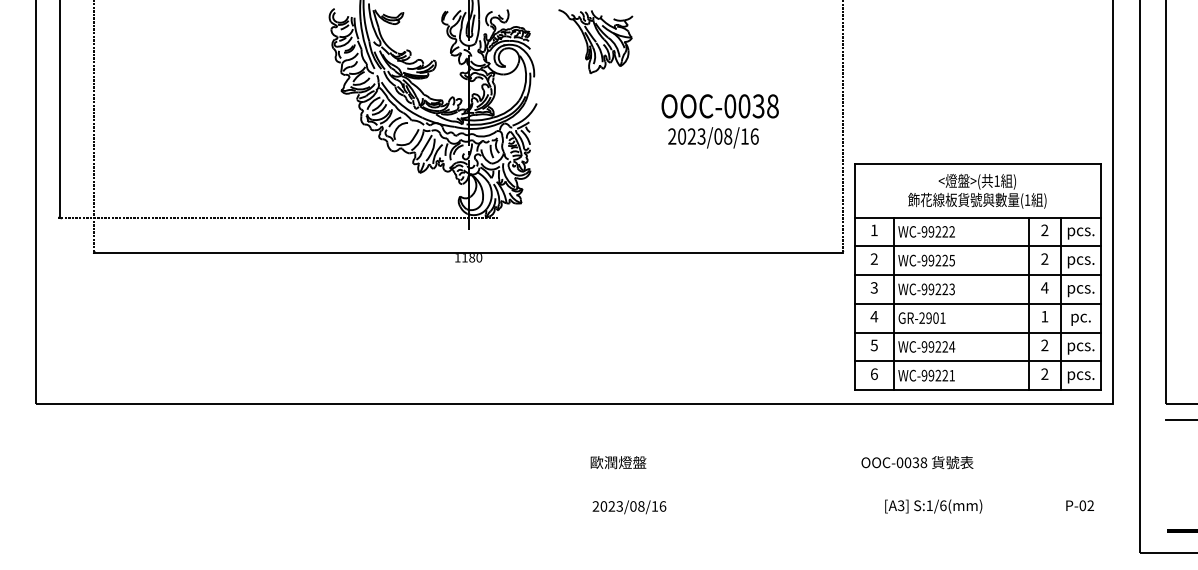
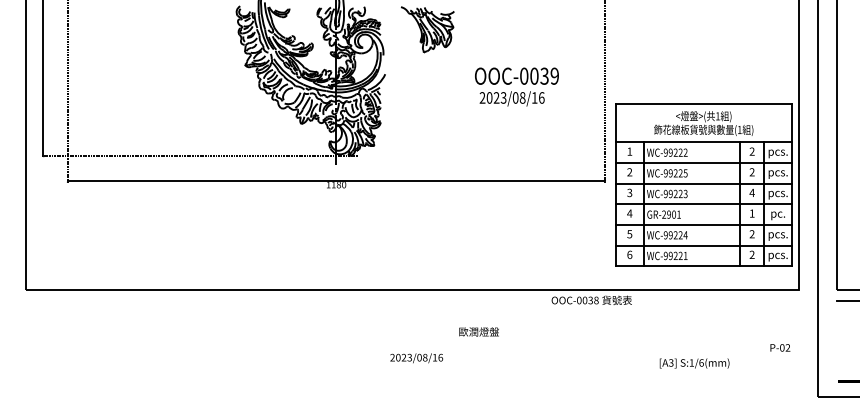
text: (772, 106) -> (554, 76), OOC-0038 -> OOC-0039
part: (977, 276) -> (703, 184), moved
text: (618, 462) -> (479, 331), moved
text: (917, 462) -> (591, 300), moved
text: (1079, 505) -> (779, 347), moved
text: (933, 506) -> (694, 363), moved
text: (629, 507) -> (416, 358), moved

